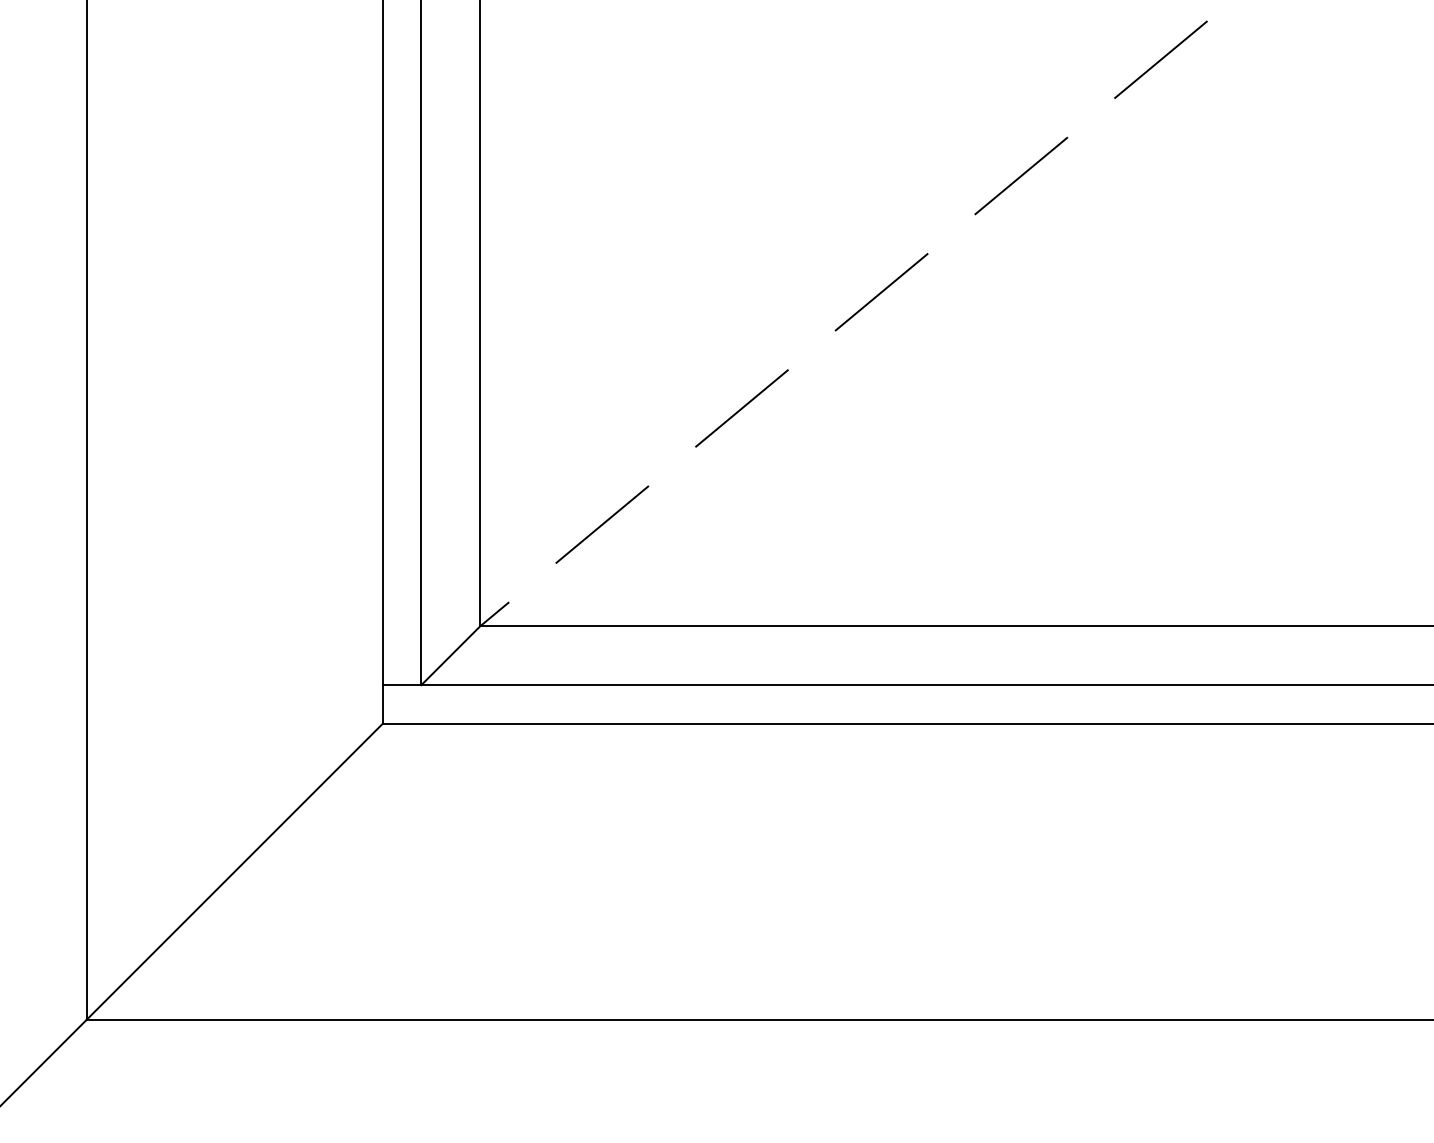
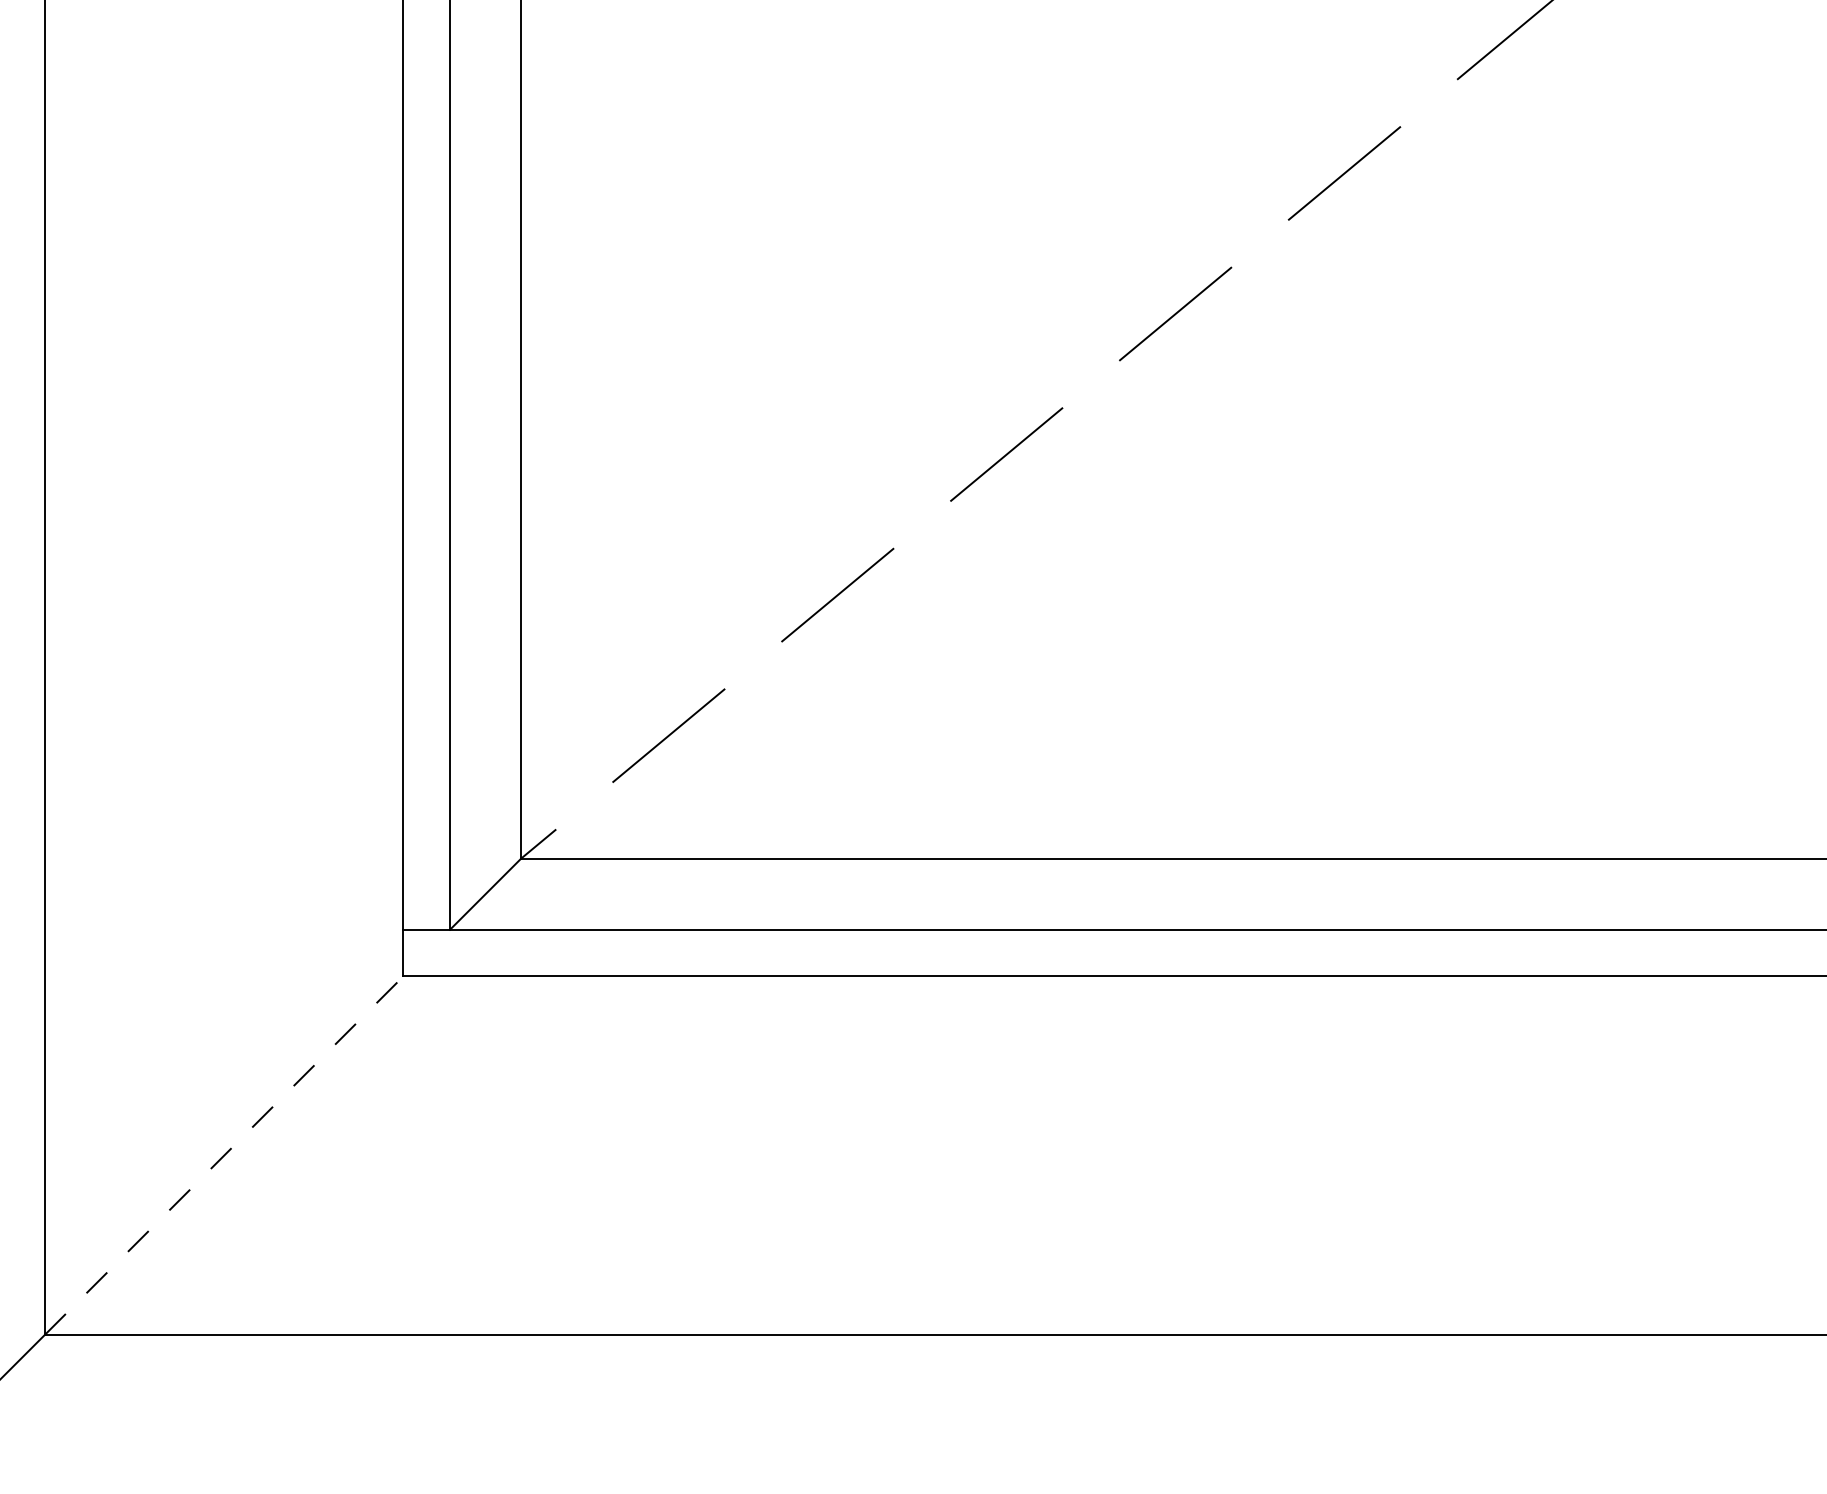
line: (234, 871) -> (224, 1155), solid -> dashed

